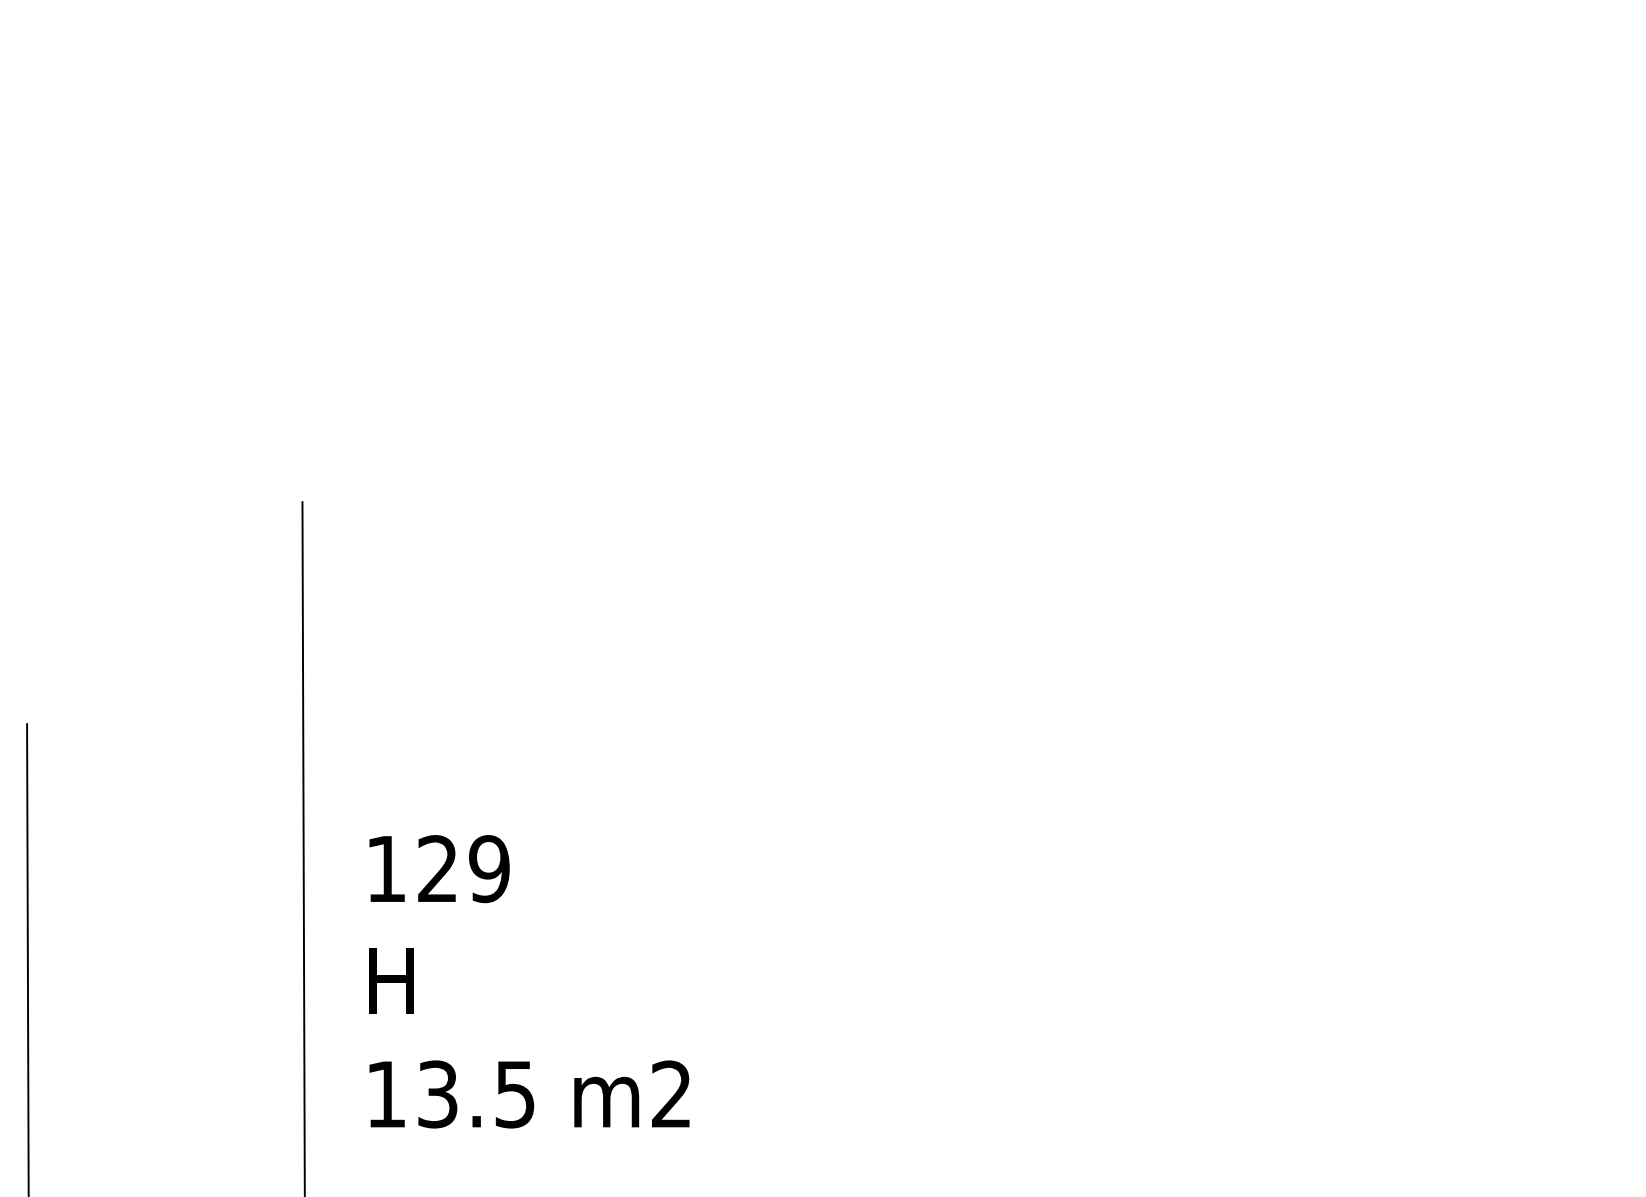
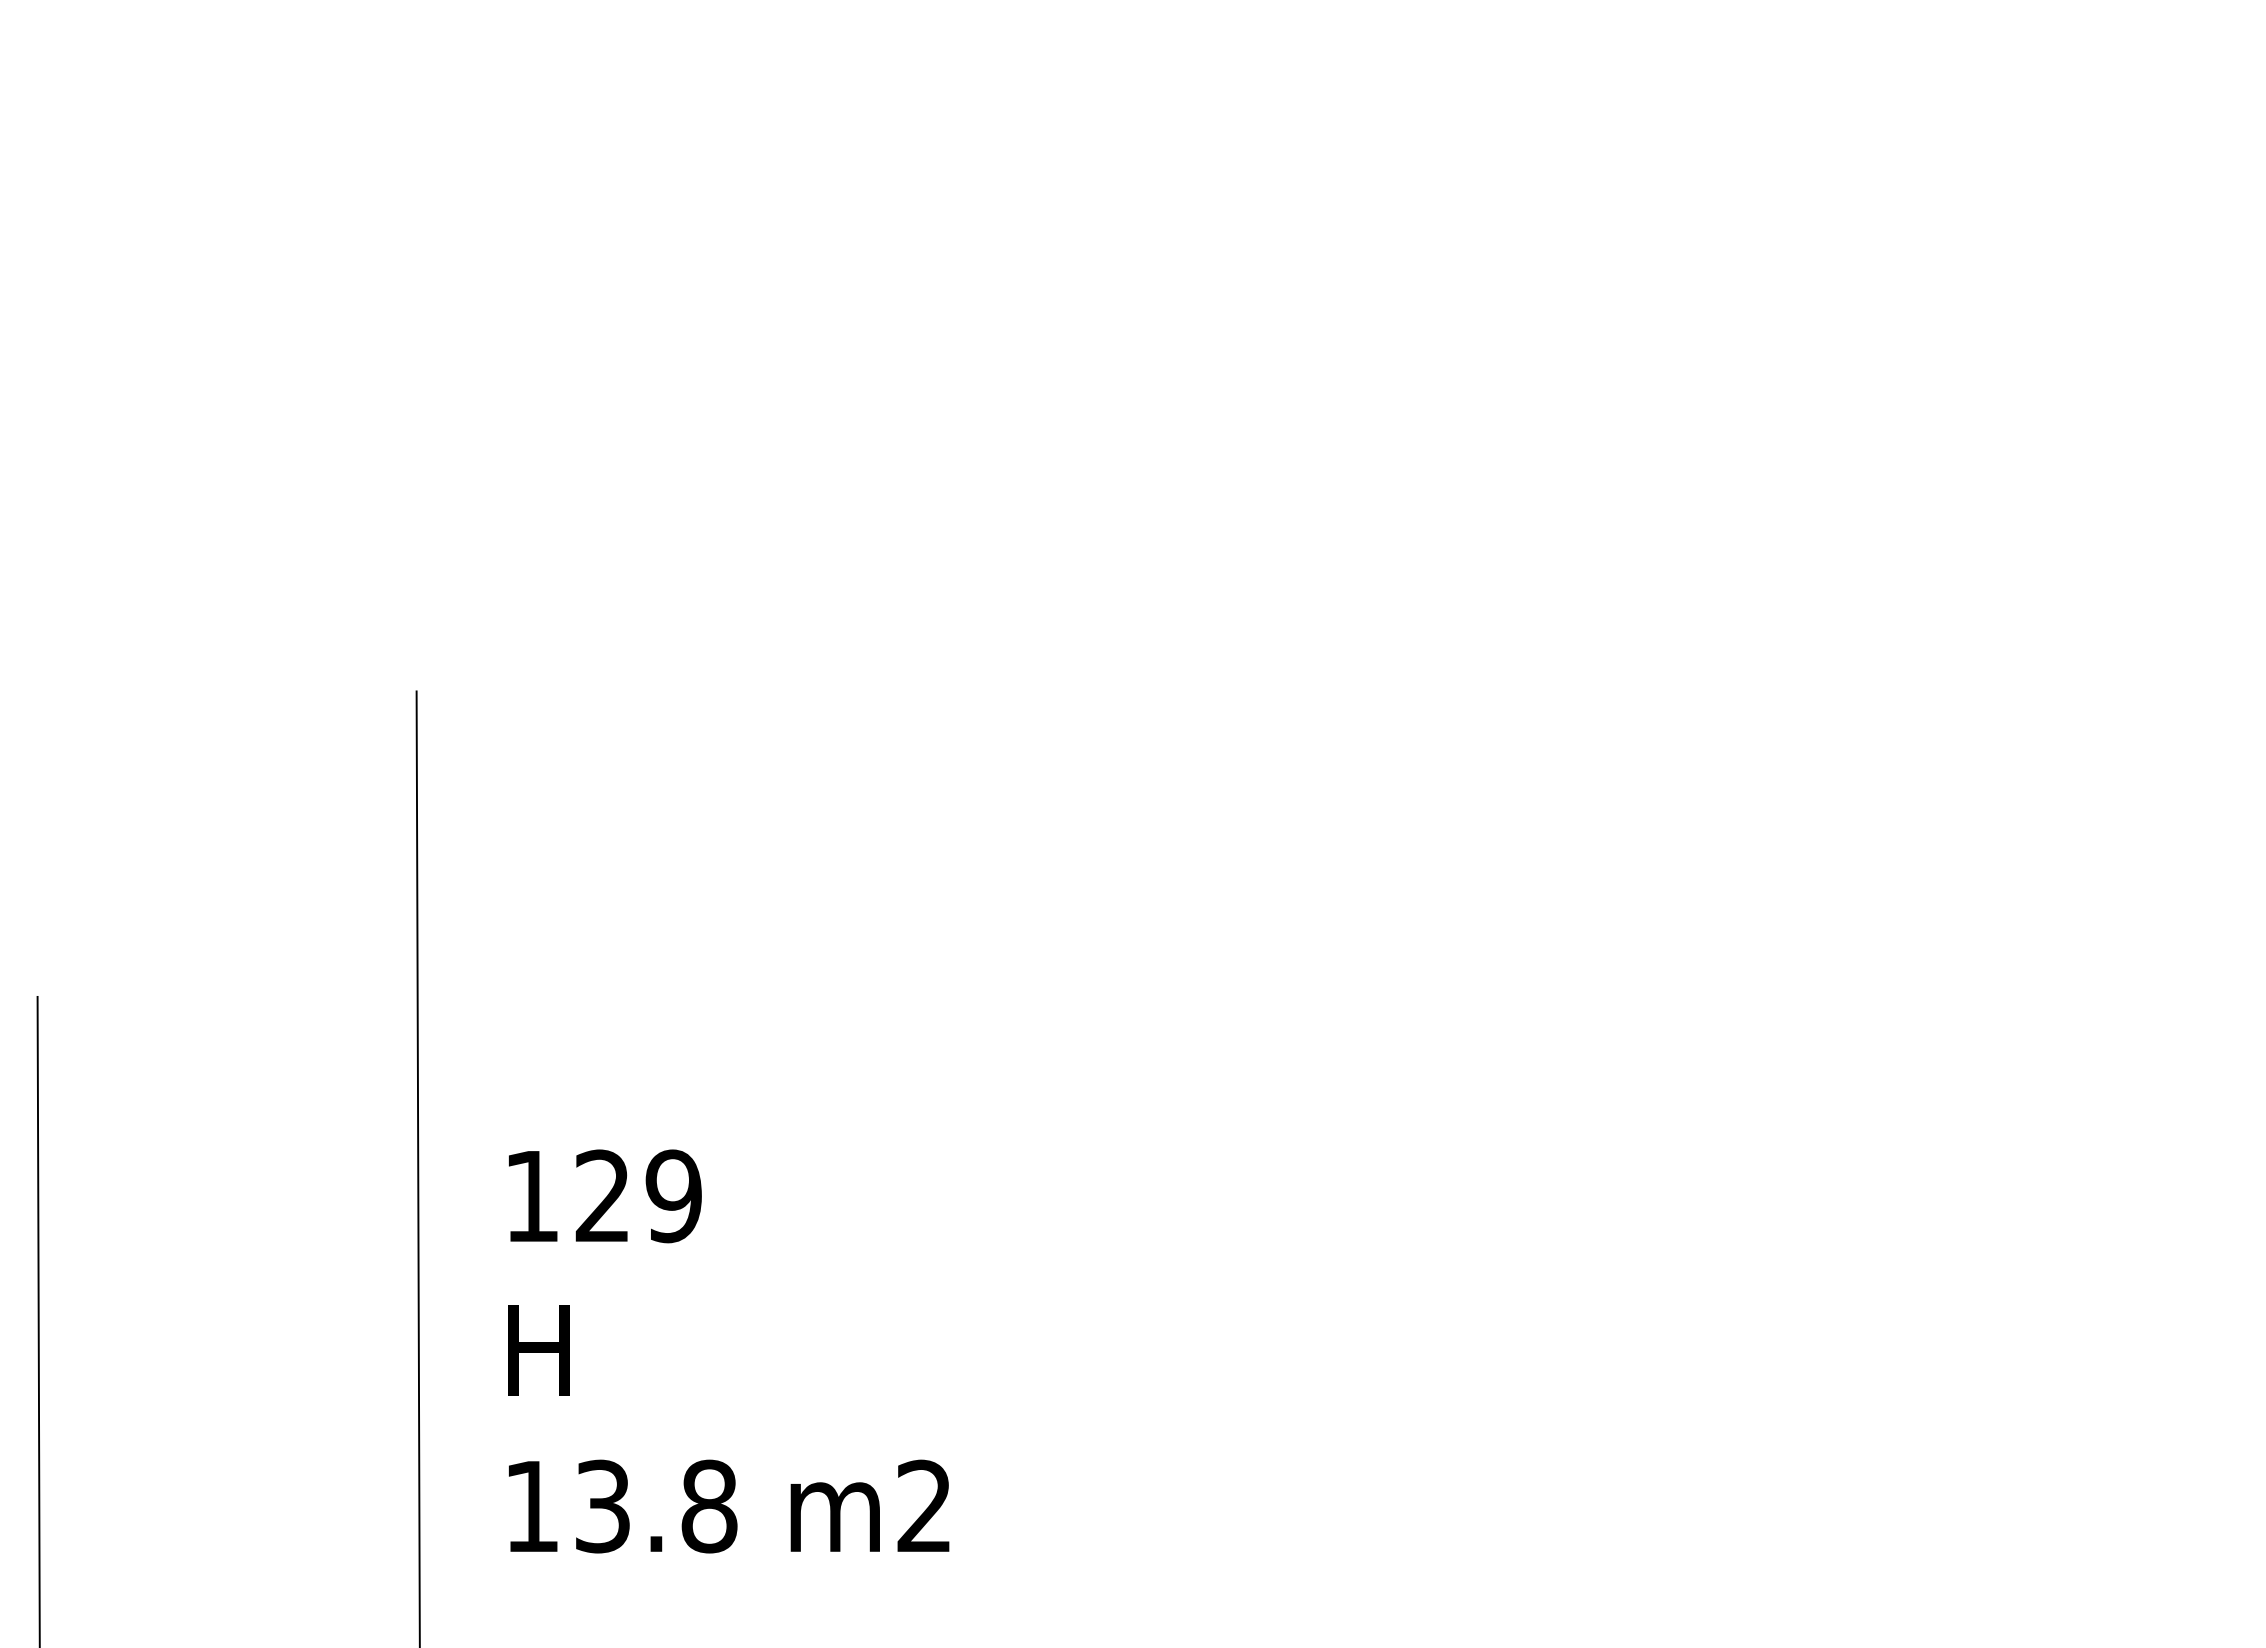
text: (515, 1094) -> (709, 1506), 13.5 -> 13.8

